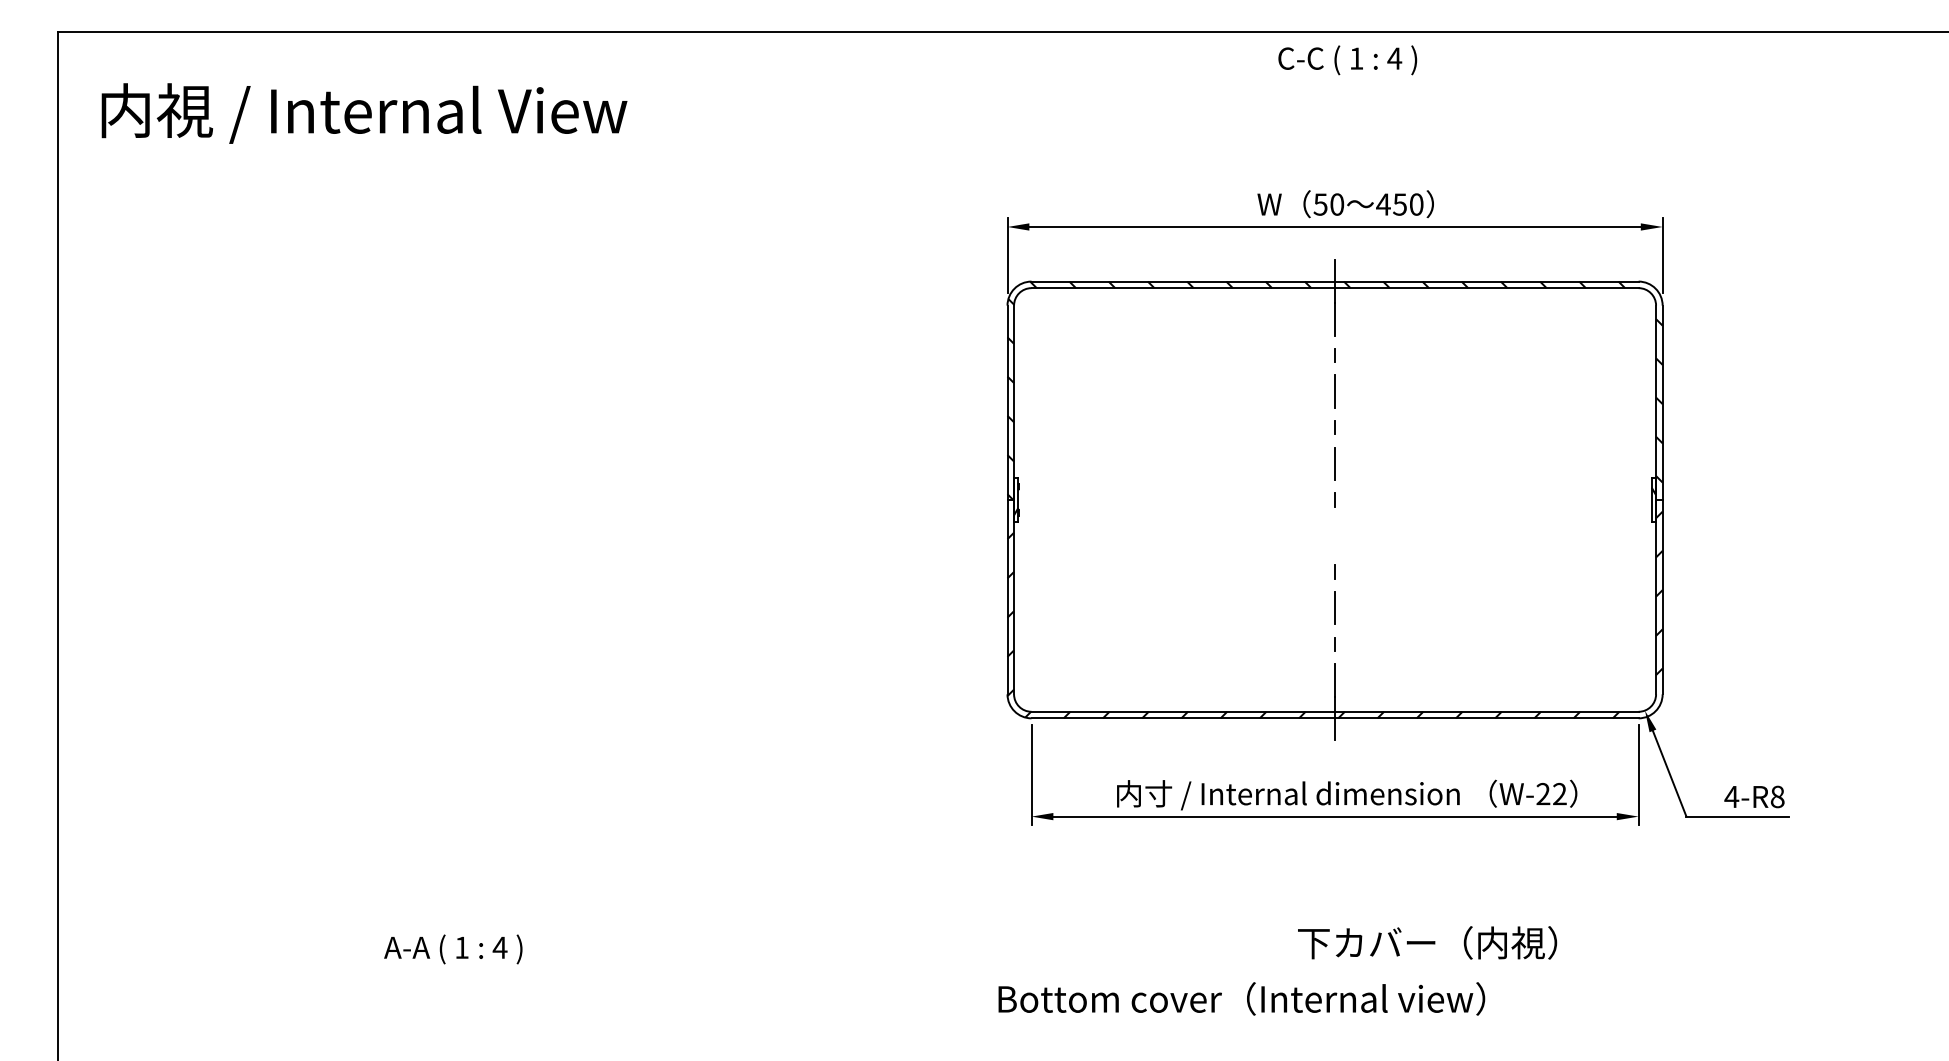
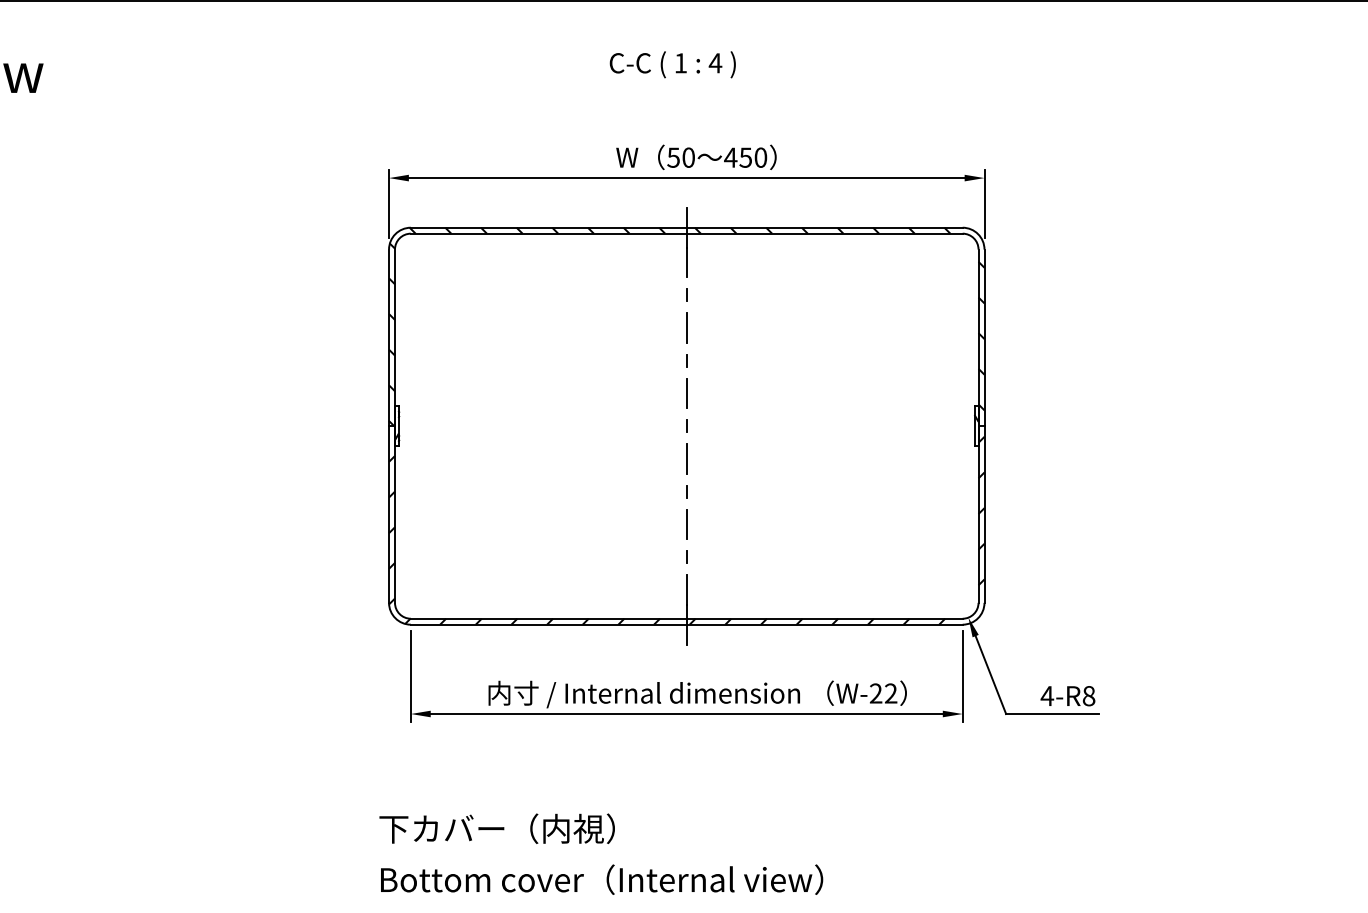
text: (1347, 60) -> (672, 64), moved
line: (1335, 535) -> (687, 458), added
text: (1427, 942) -> (497, 828), moved

